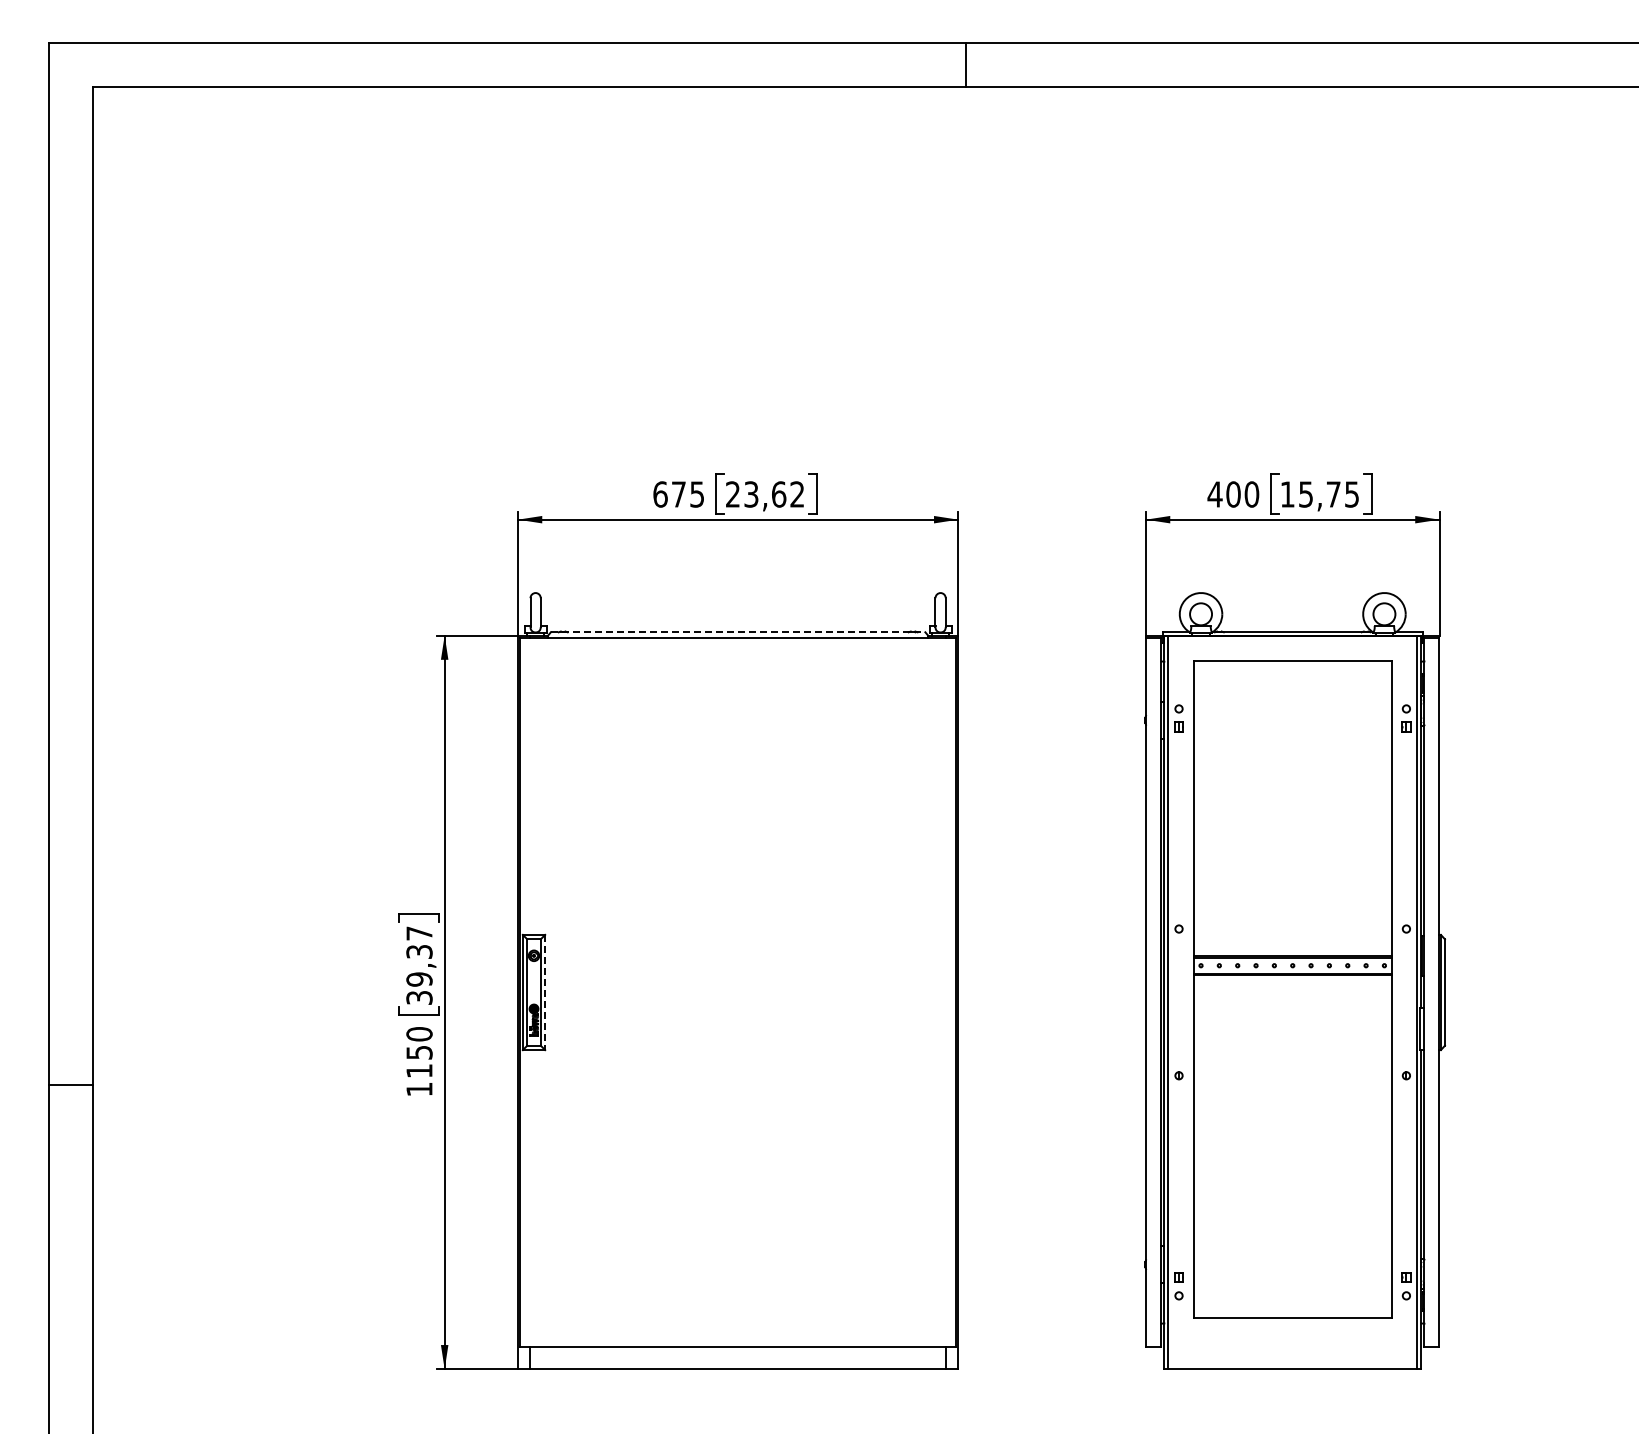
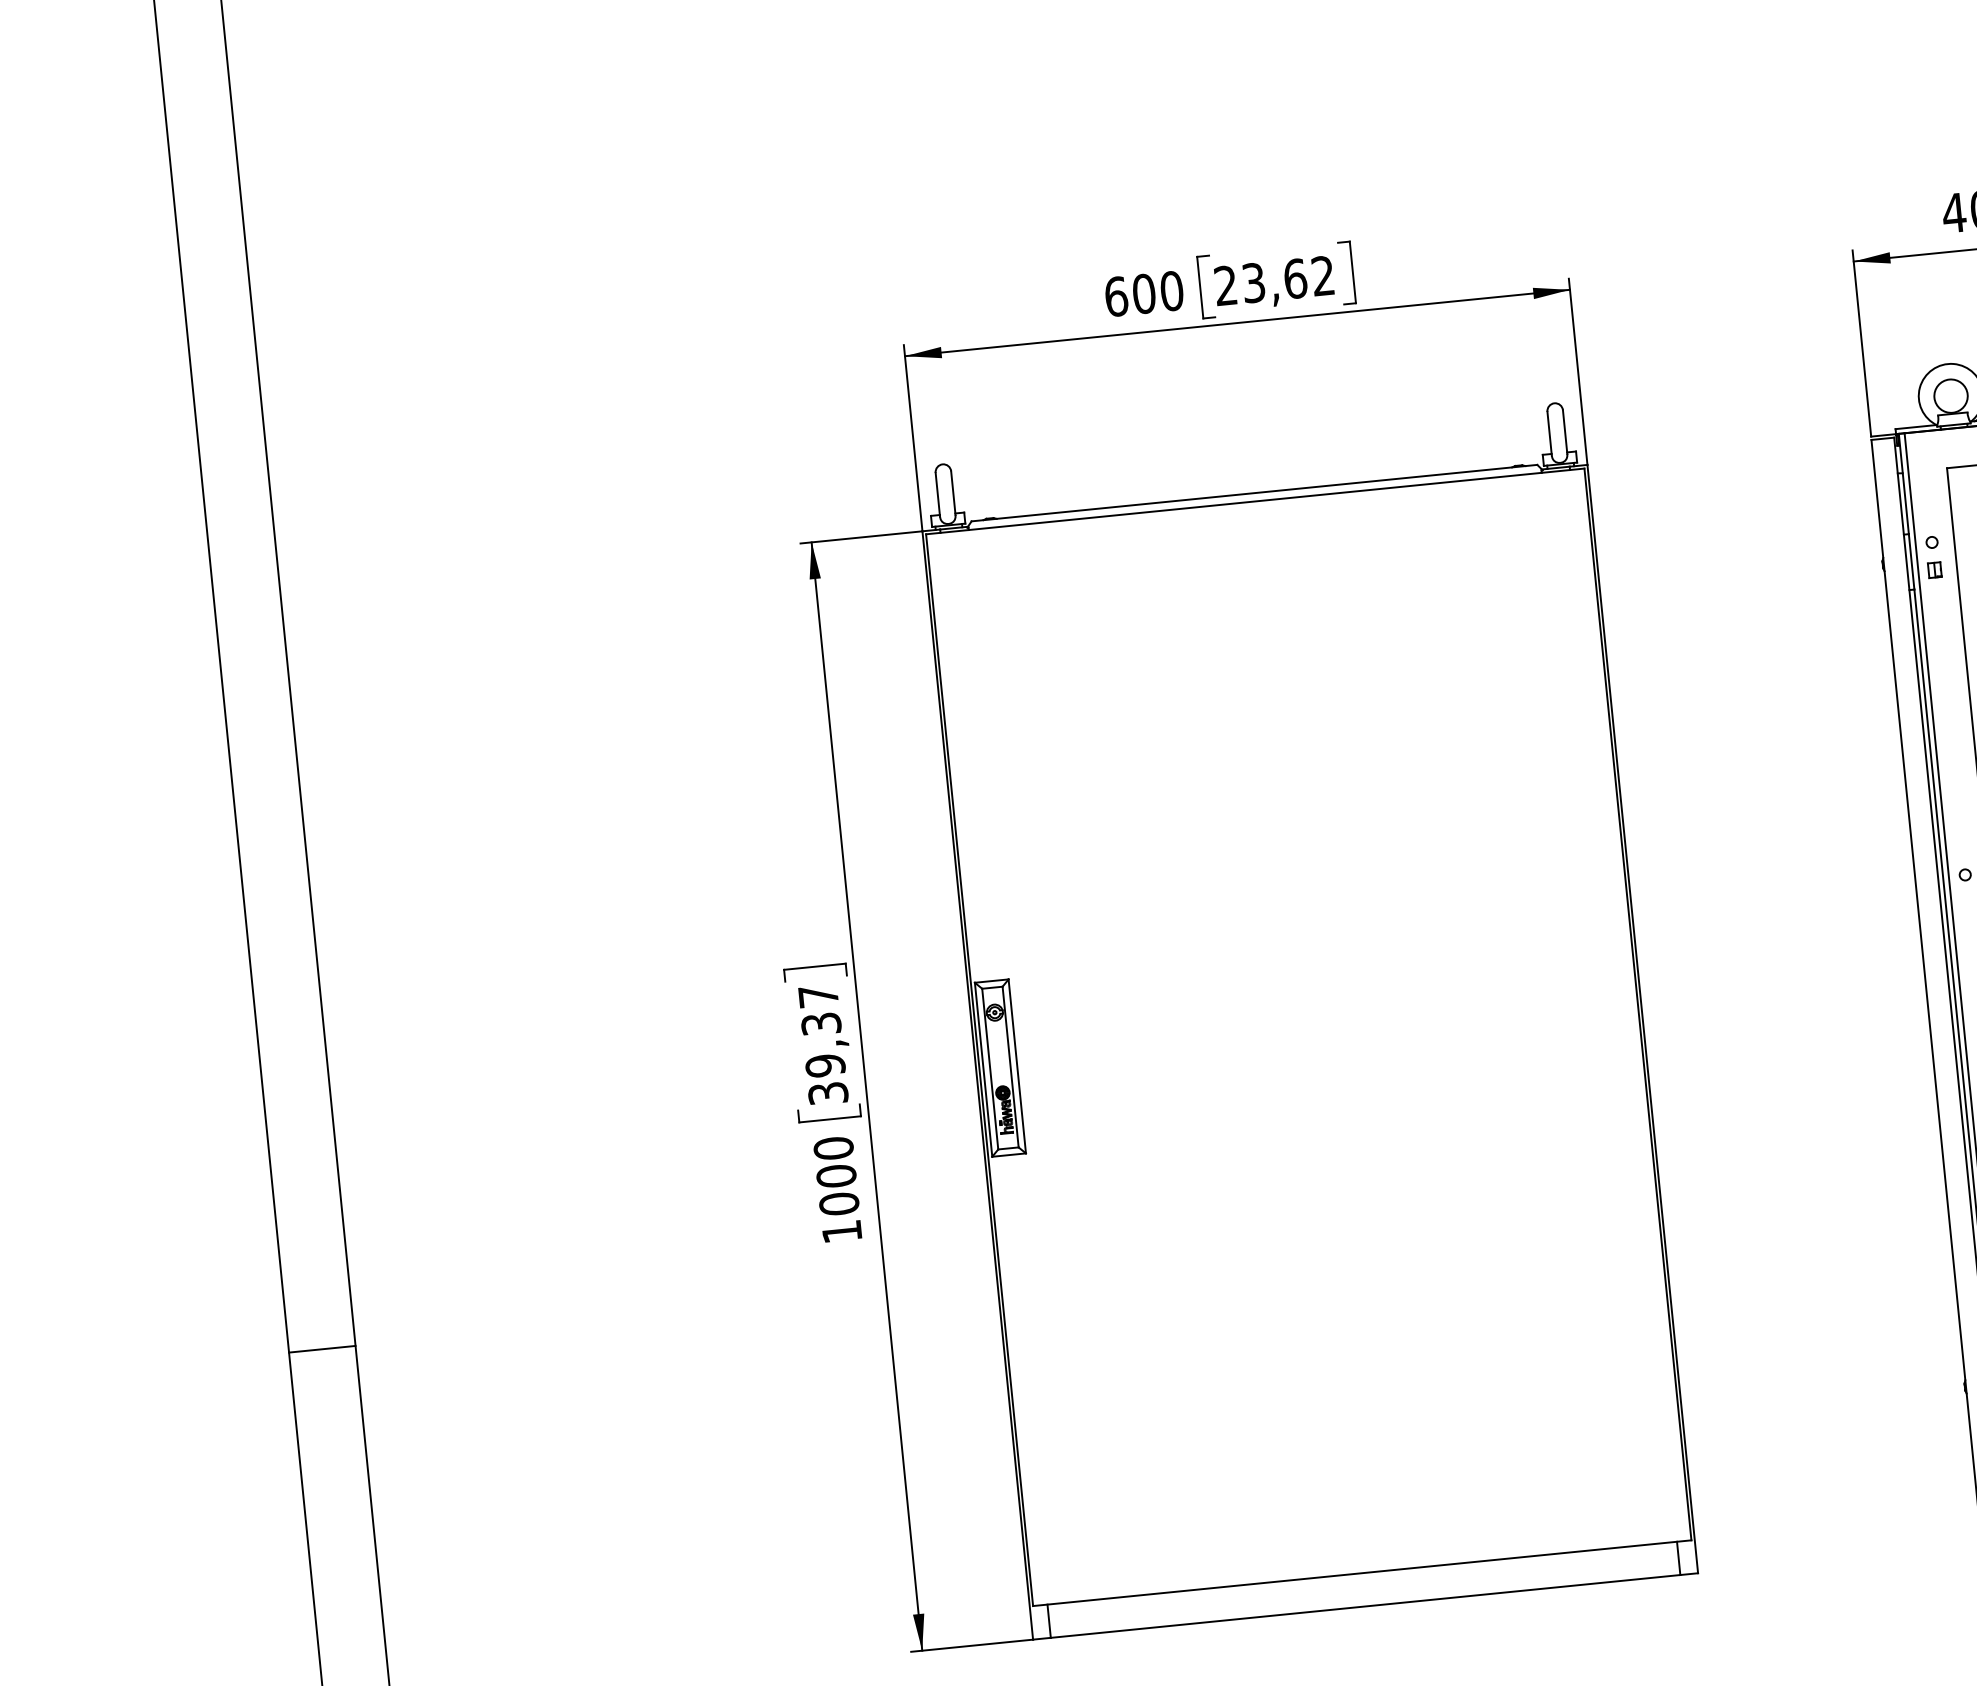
text: (687, 494) -> (1157, 292), 675 -> 600
line: (738, 632) -> (1255, 493), dashed -> solid
line: (545, 992) -> (1017, 1066), dashed -> solid
text: (419, 1061) -> (837, 1189), 1150 -> 1000
line: (71, 1085) -> (322, 1349), moved

